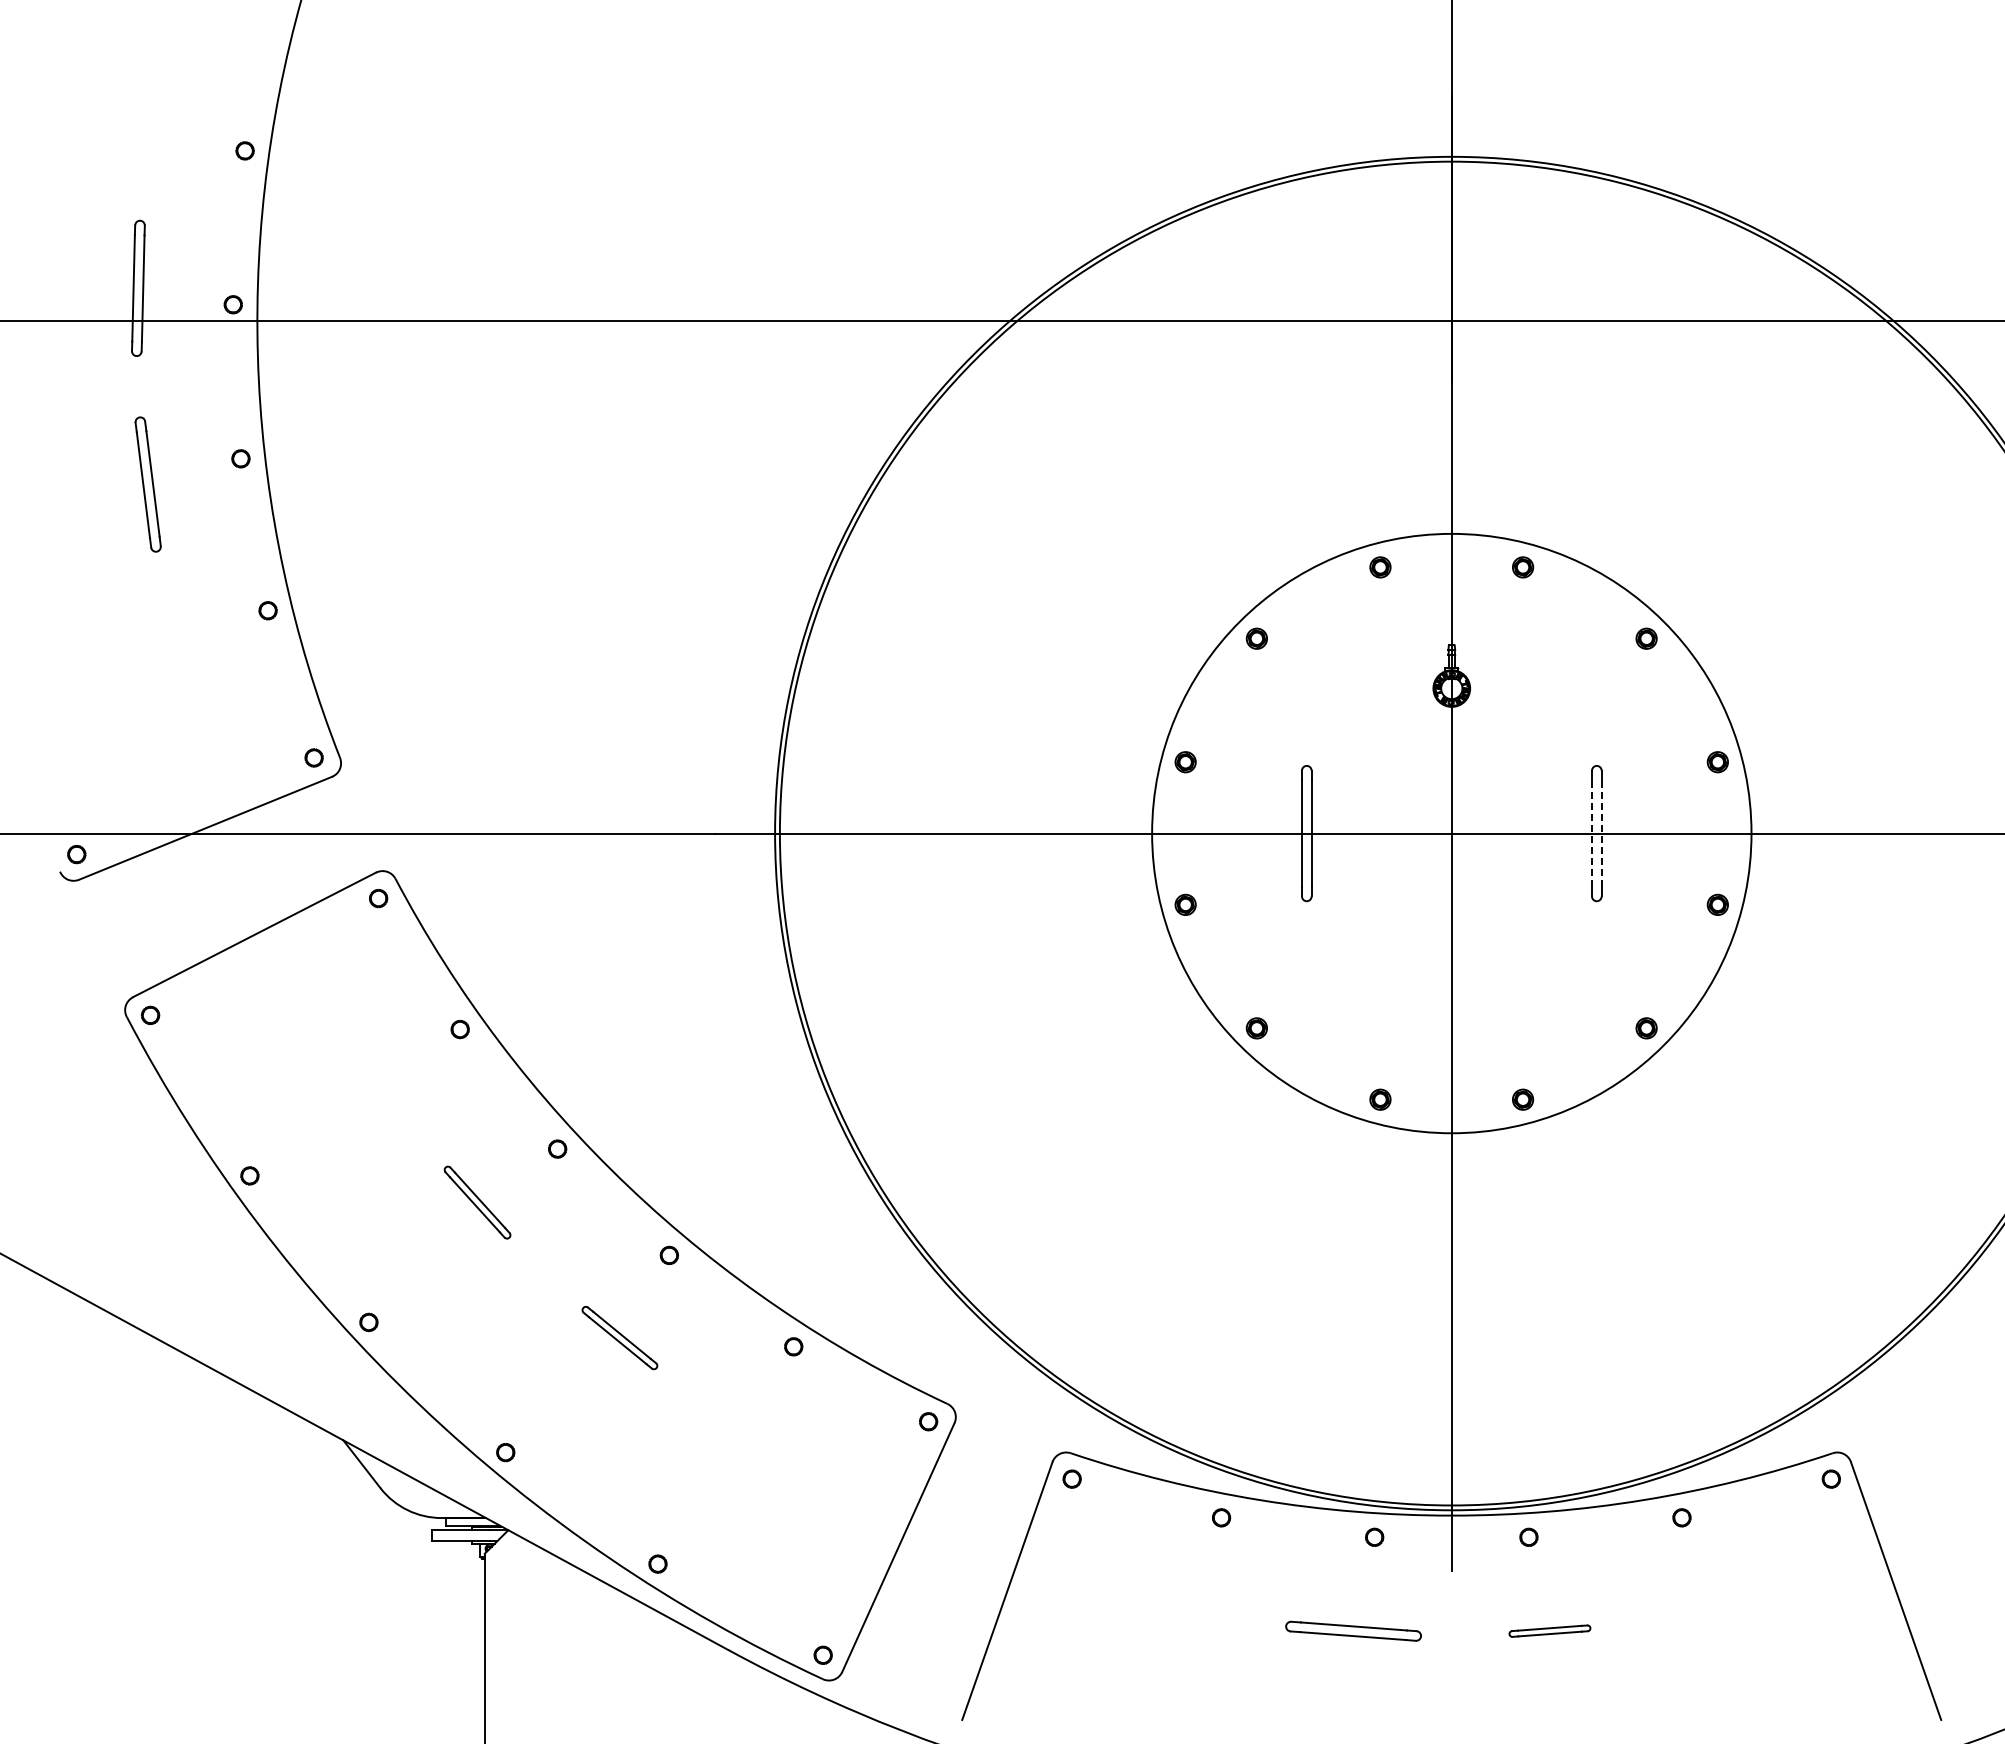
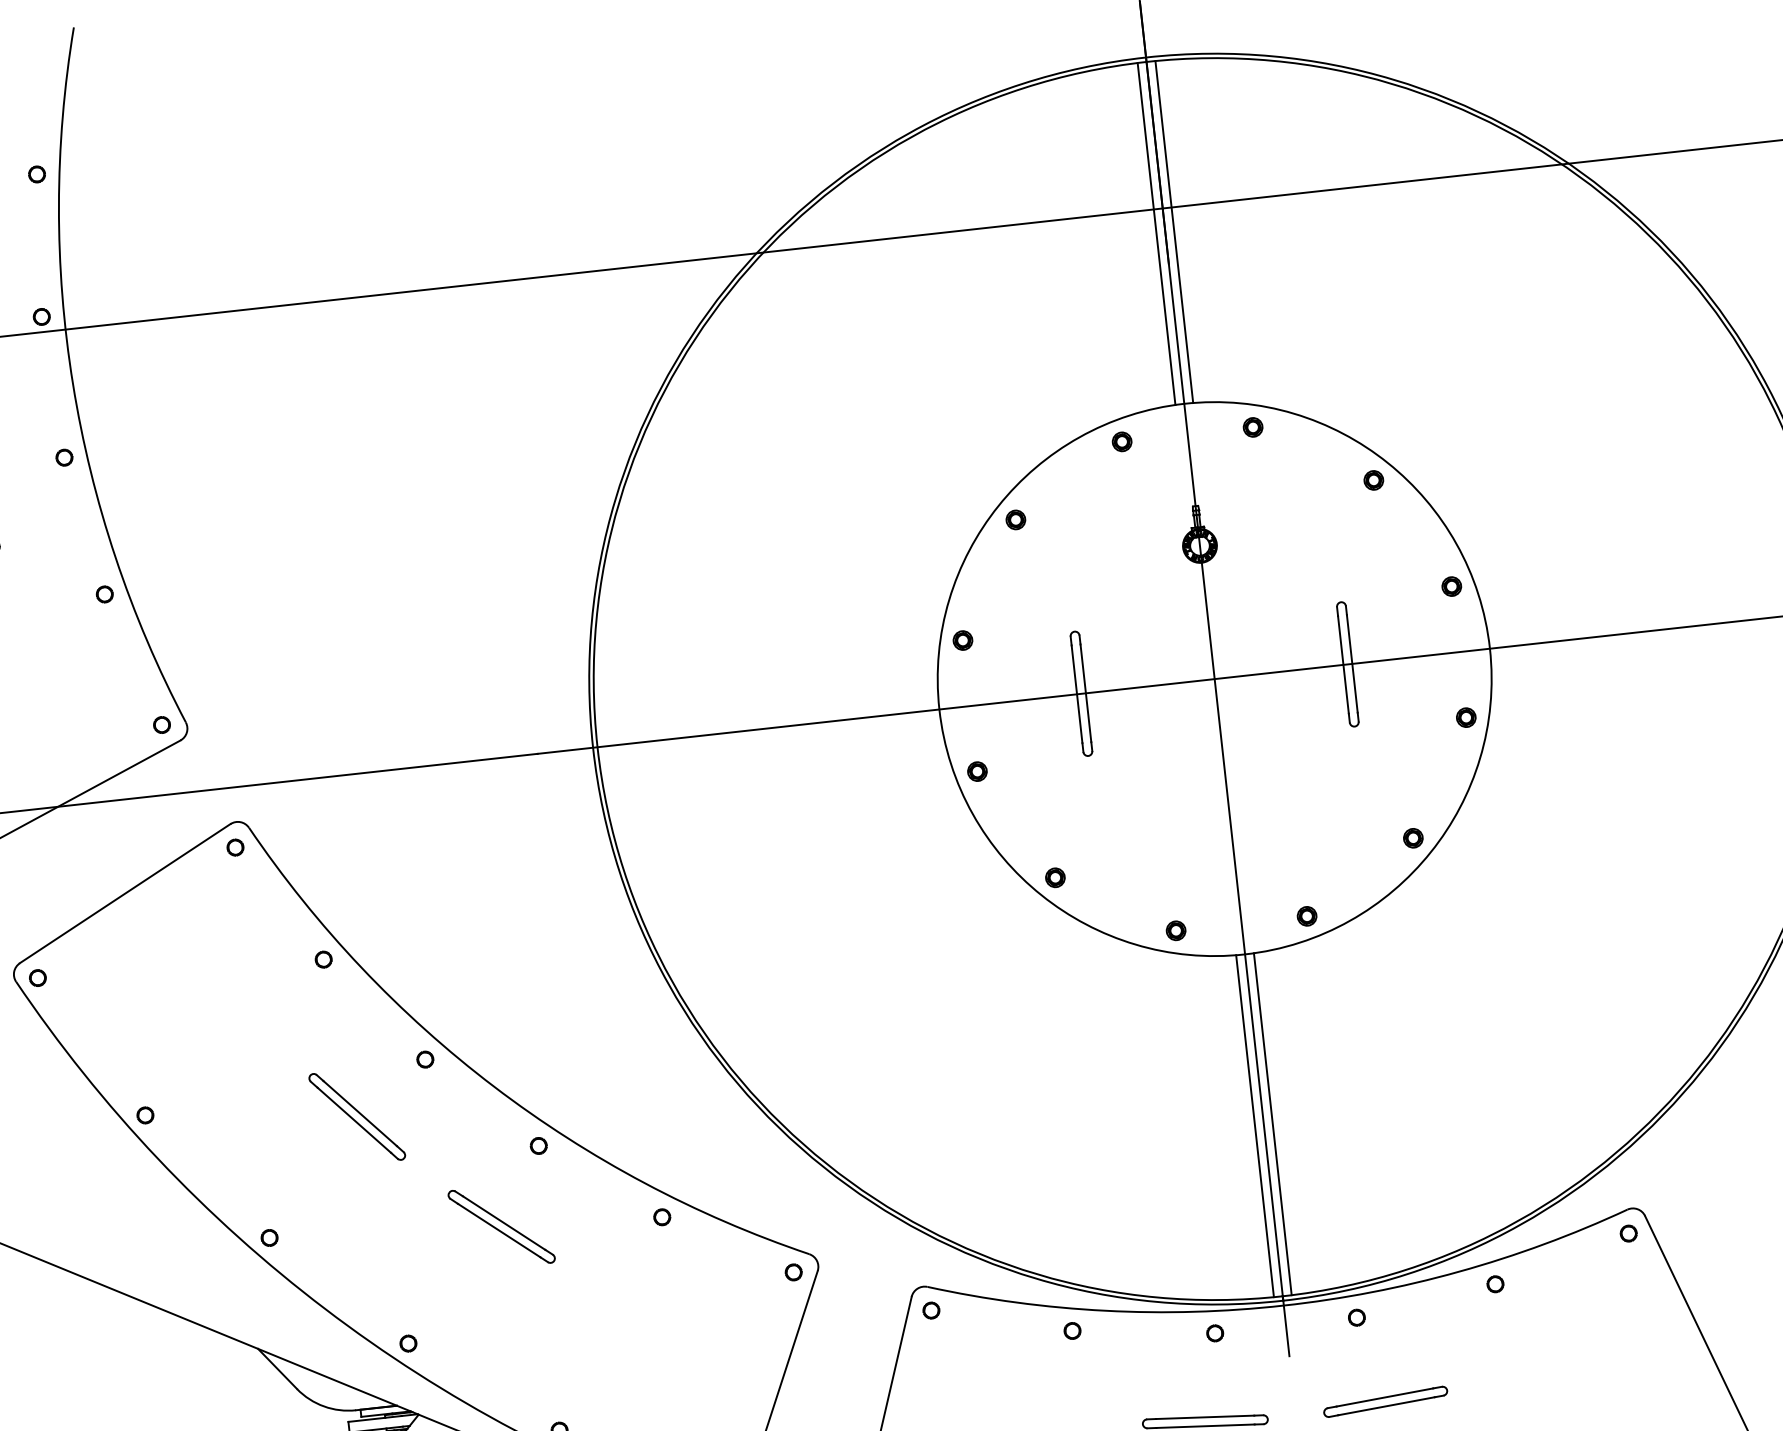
line: (1442, 347) -> (1156, 233), added
line: (1461, 347) -> (1174, 231), added
line: (1591, 833) -> (1342, 664), dashed -> solid
line: (1601, 833) -> (1352, 663), dashed -> solid
part: (477, 1202) -> (357, 1116), size x1.43
line: (1442, 1319) -> (1255, 1126), added
line: (1461, 1319) -> (1272, 1124), added
part: (619, 1337) -> (501, 1226), size x1.43
part: (1549, 1630) -> (1385, 1401), size x1.67

